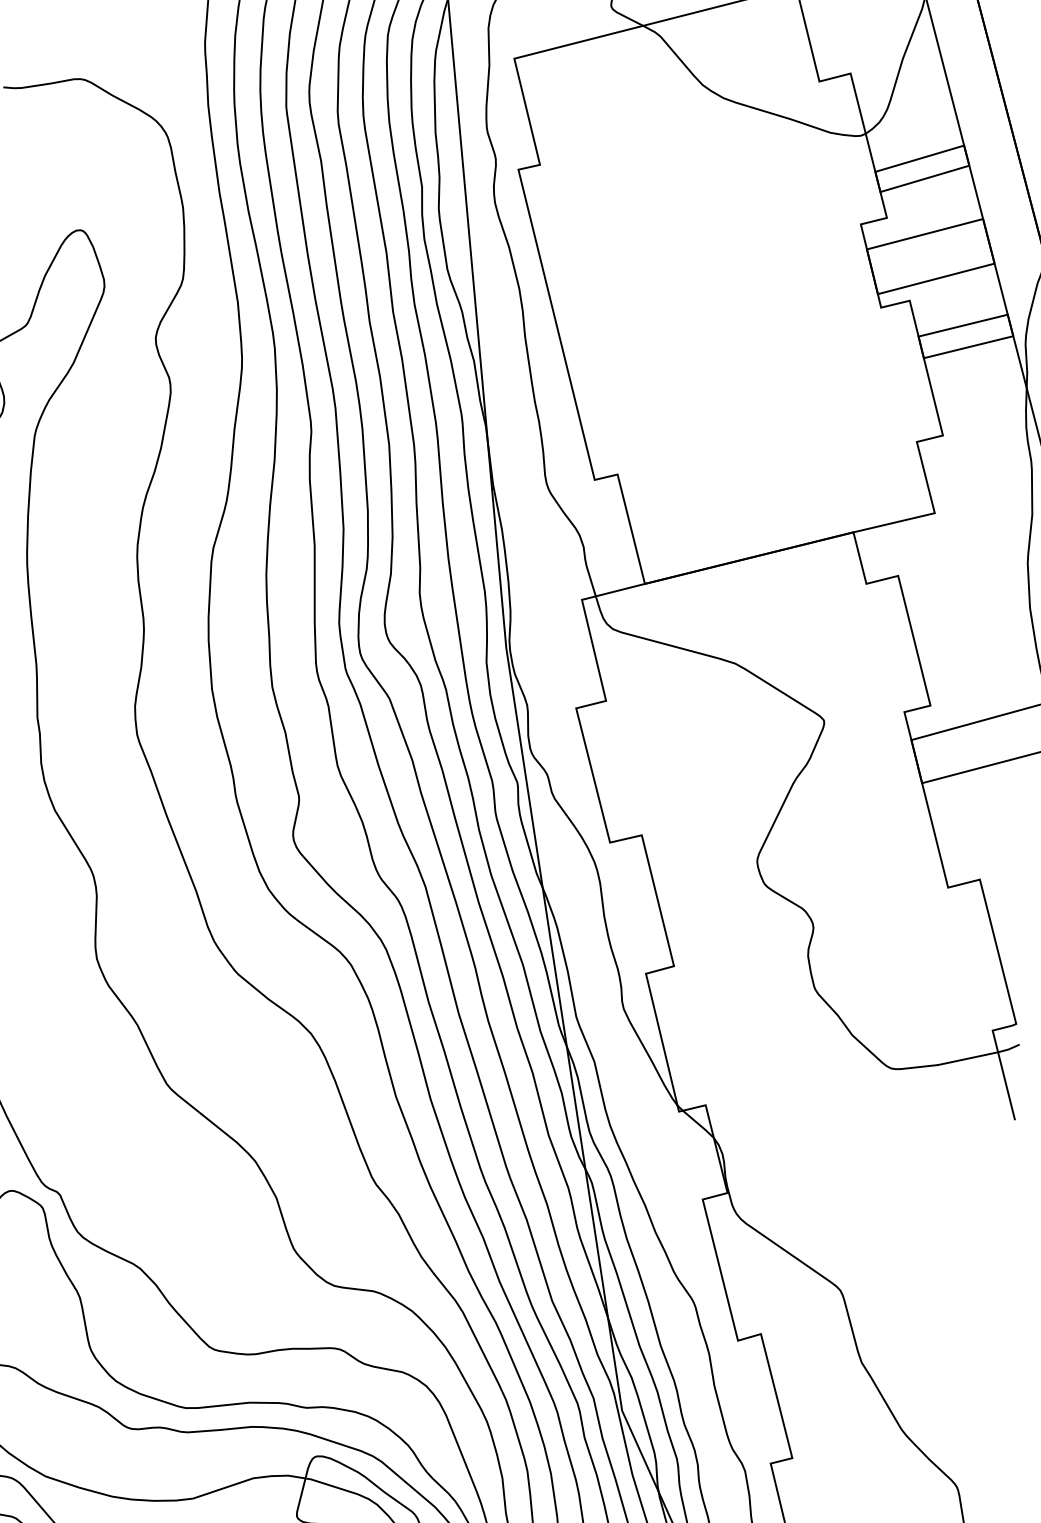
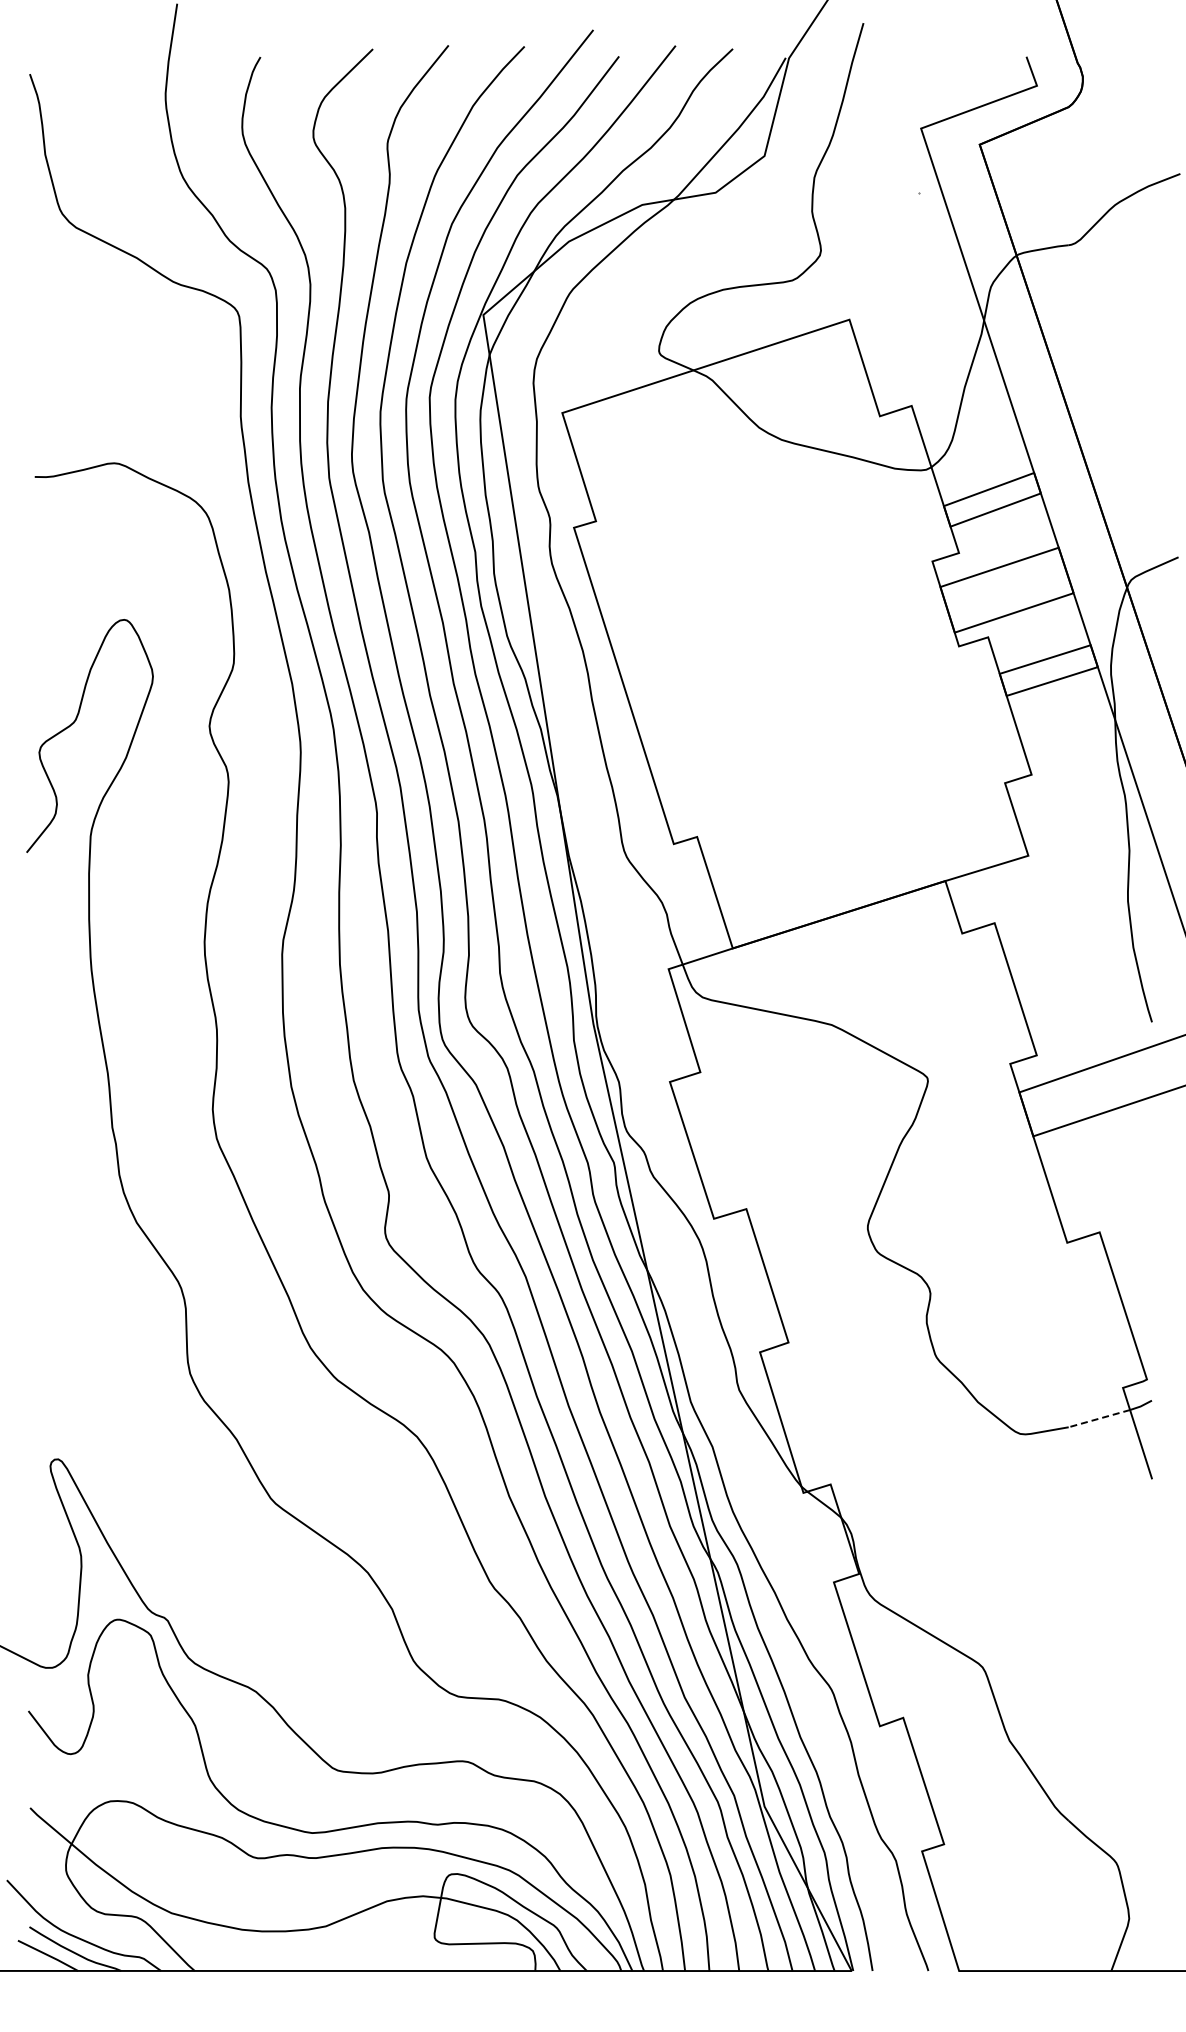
line: (968, 1058) -> (1099, 1418), solid -> dashed

